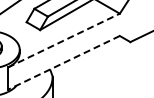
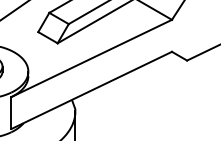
line: (64, 40) -> (92, 58), dashed -> solid
line: (63, 63) -> (91, 91), dashed -> solid

